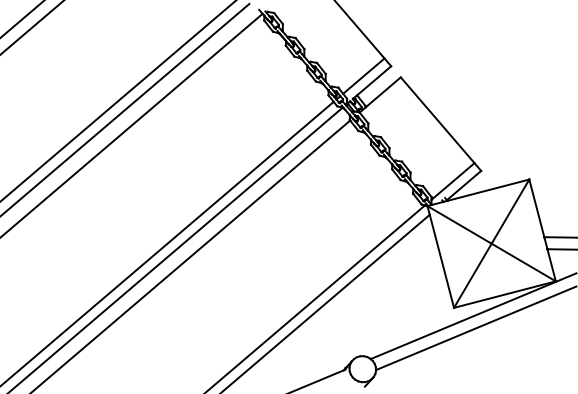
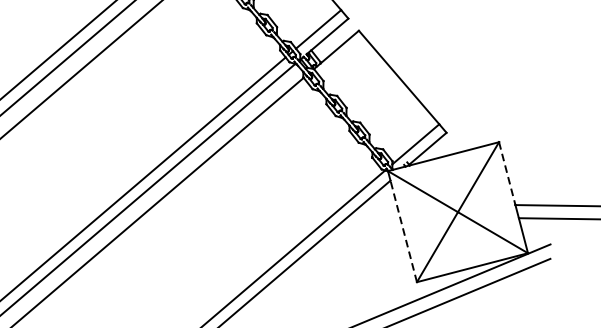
line: (536, 208) -> (506, 173), solid -> dashed
line: (441, 260) -> (403, 230), solid -> dashed

